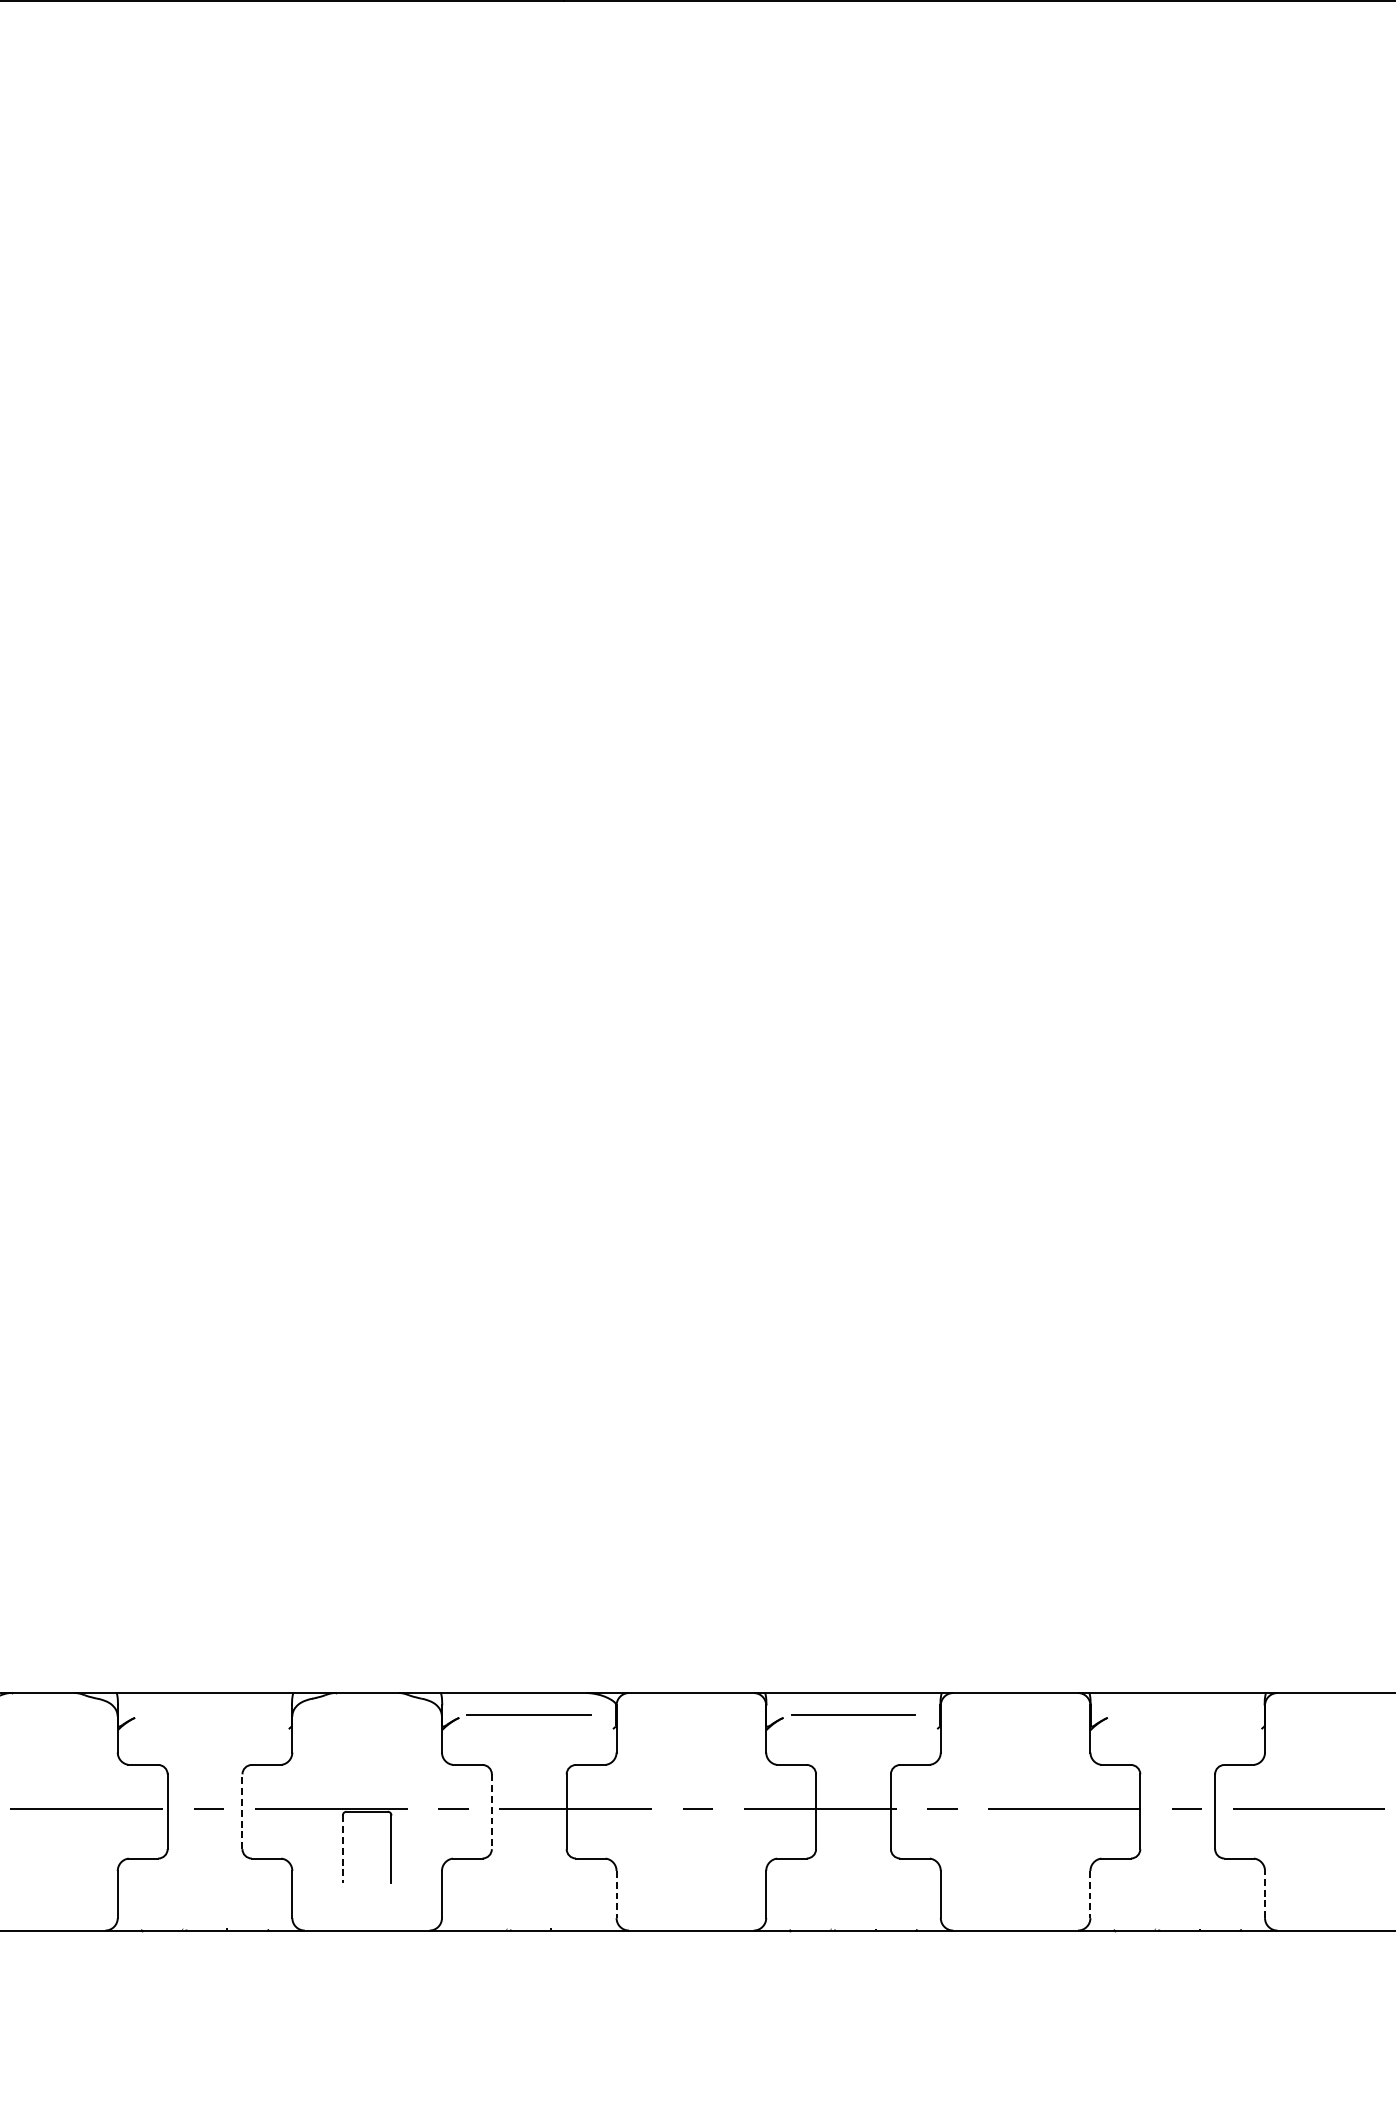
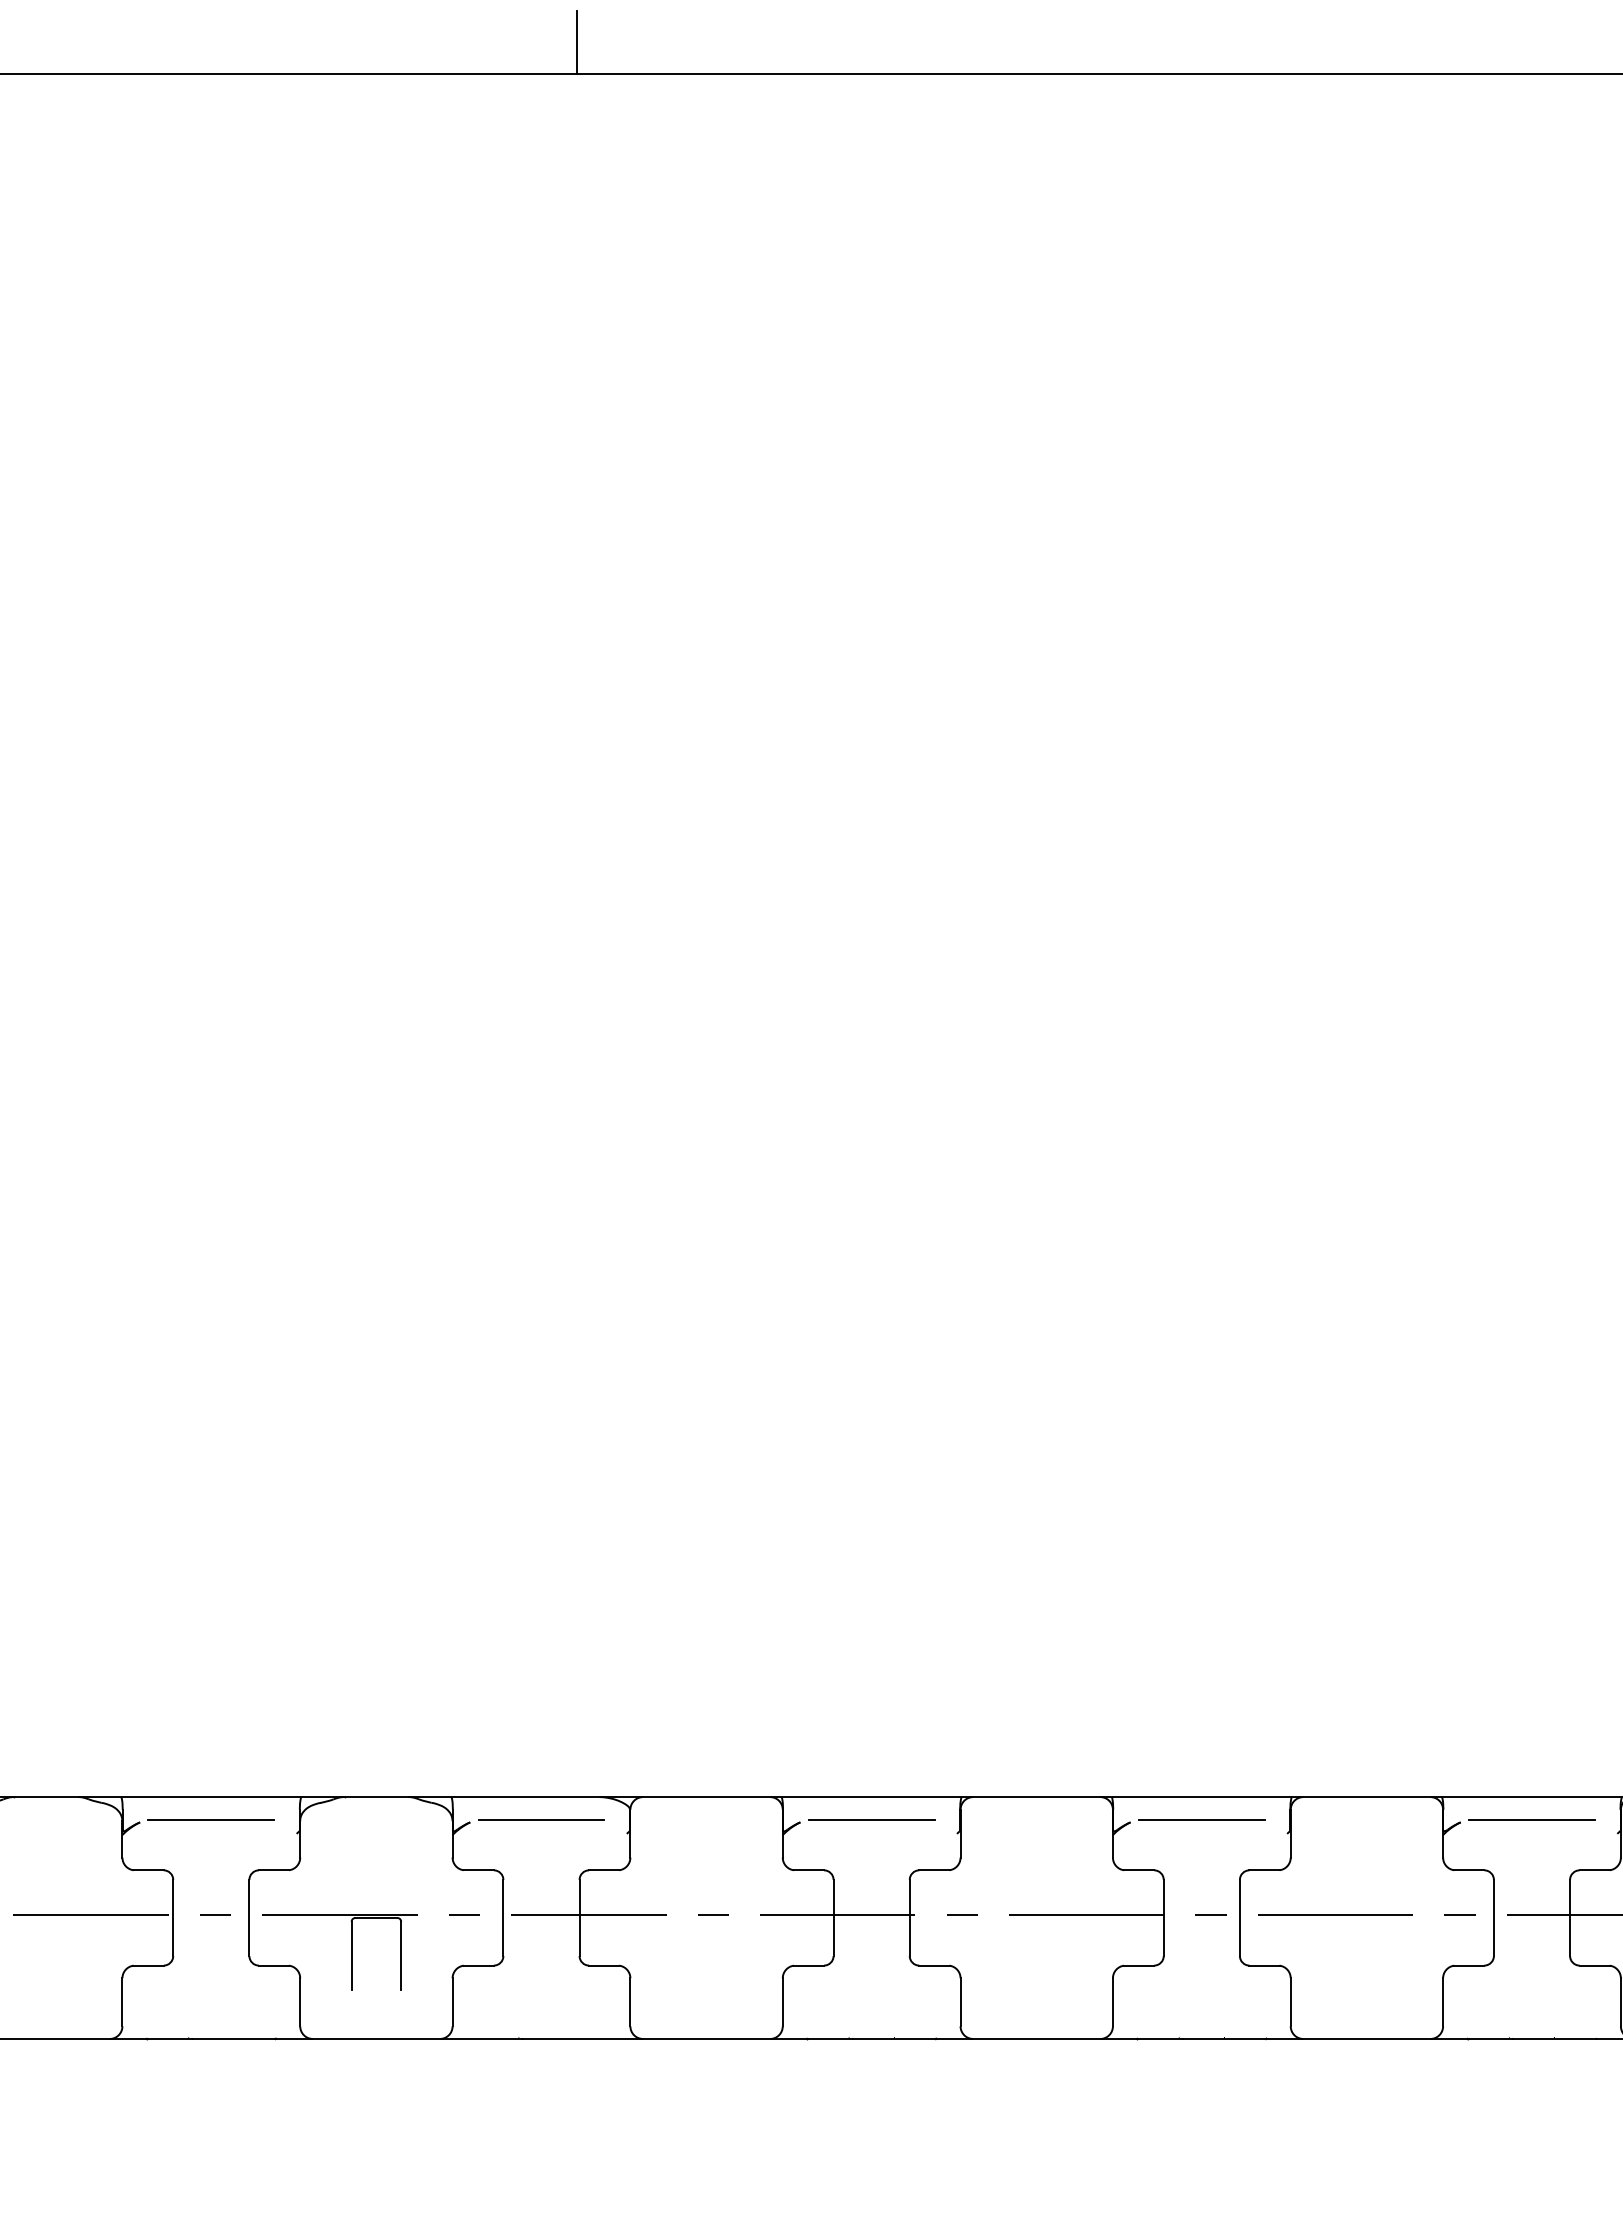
line: (205, 1715) -> (211, 1819), added
line: (1177, 1715) -> (1201, 1819), added
line: (242, 1811) -> (249, 1917), dashed -> solid
line: (491, 1812) -> (503, 1918), dashed -> solid
line: (342, 1849) -> (351, 1956), dashed -> solid
line: (1264, 1893) -> (1290, 2001), dashed -> solid
line: (616, 1894) -> (630, 2002), dashed -> solid
line: (1090, 1894) -> (1112, 2002), dashed -> solid

